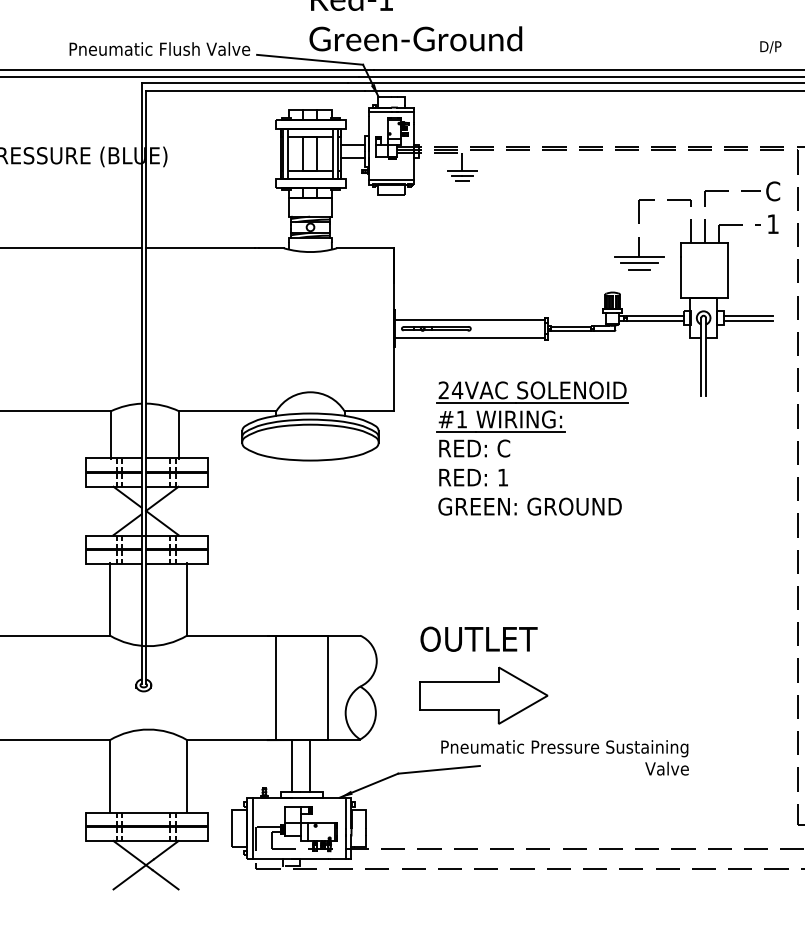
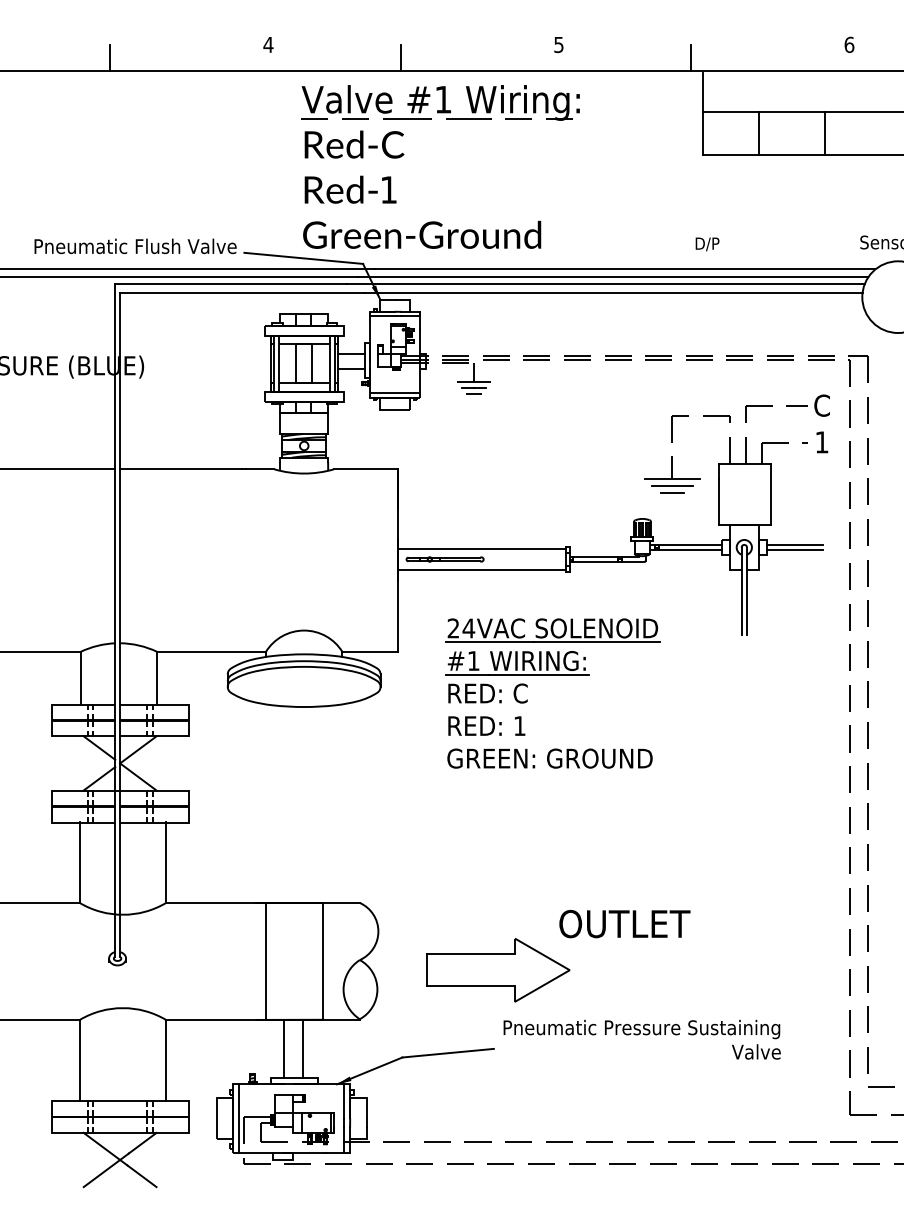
text: (770, 47) -> (707, 244), moved
text: (478, 639) -> (624, 924), moved
text: (564, 757) -> (641, 1039), moved

